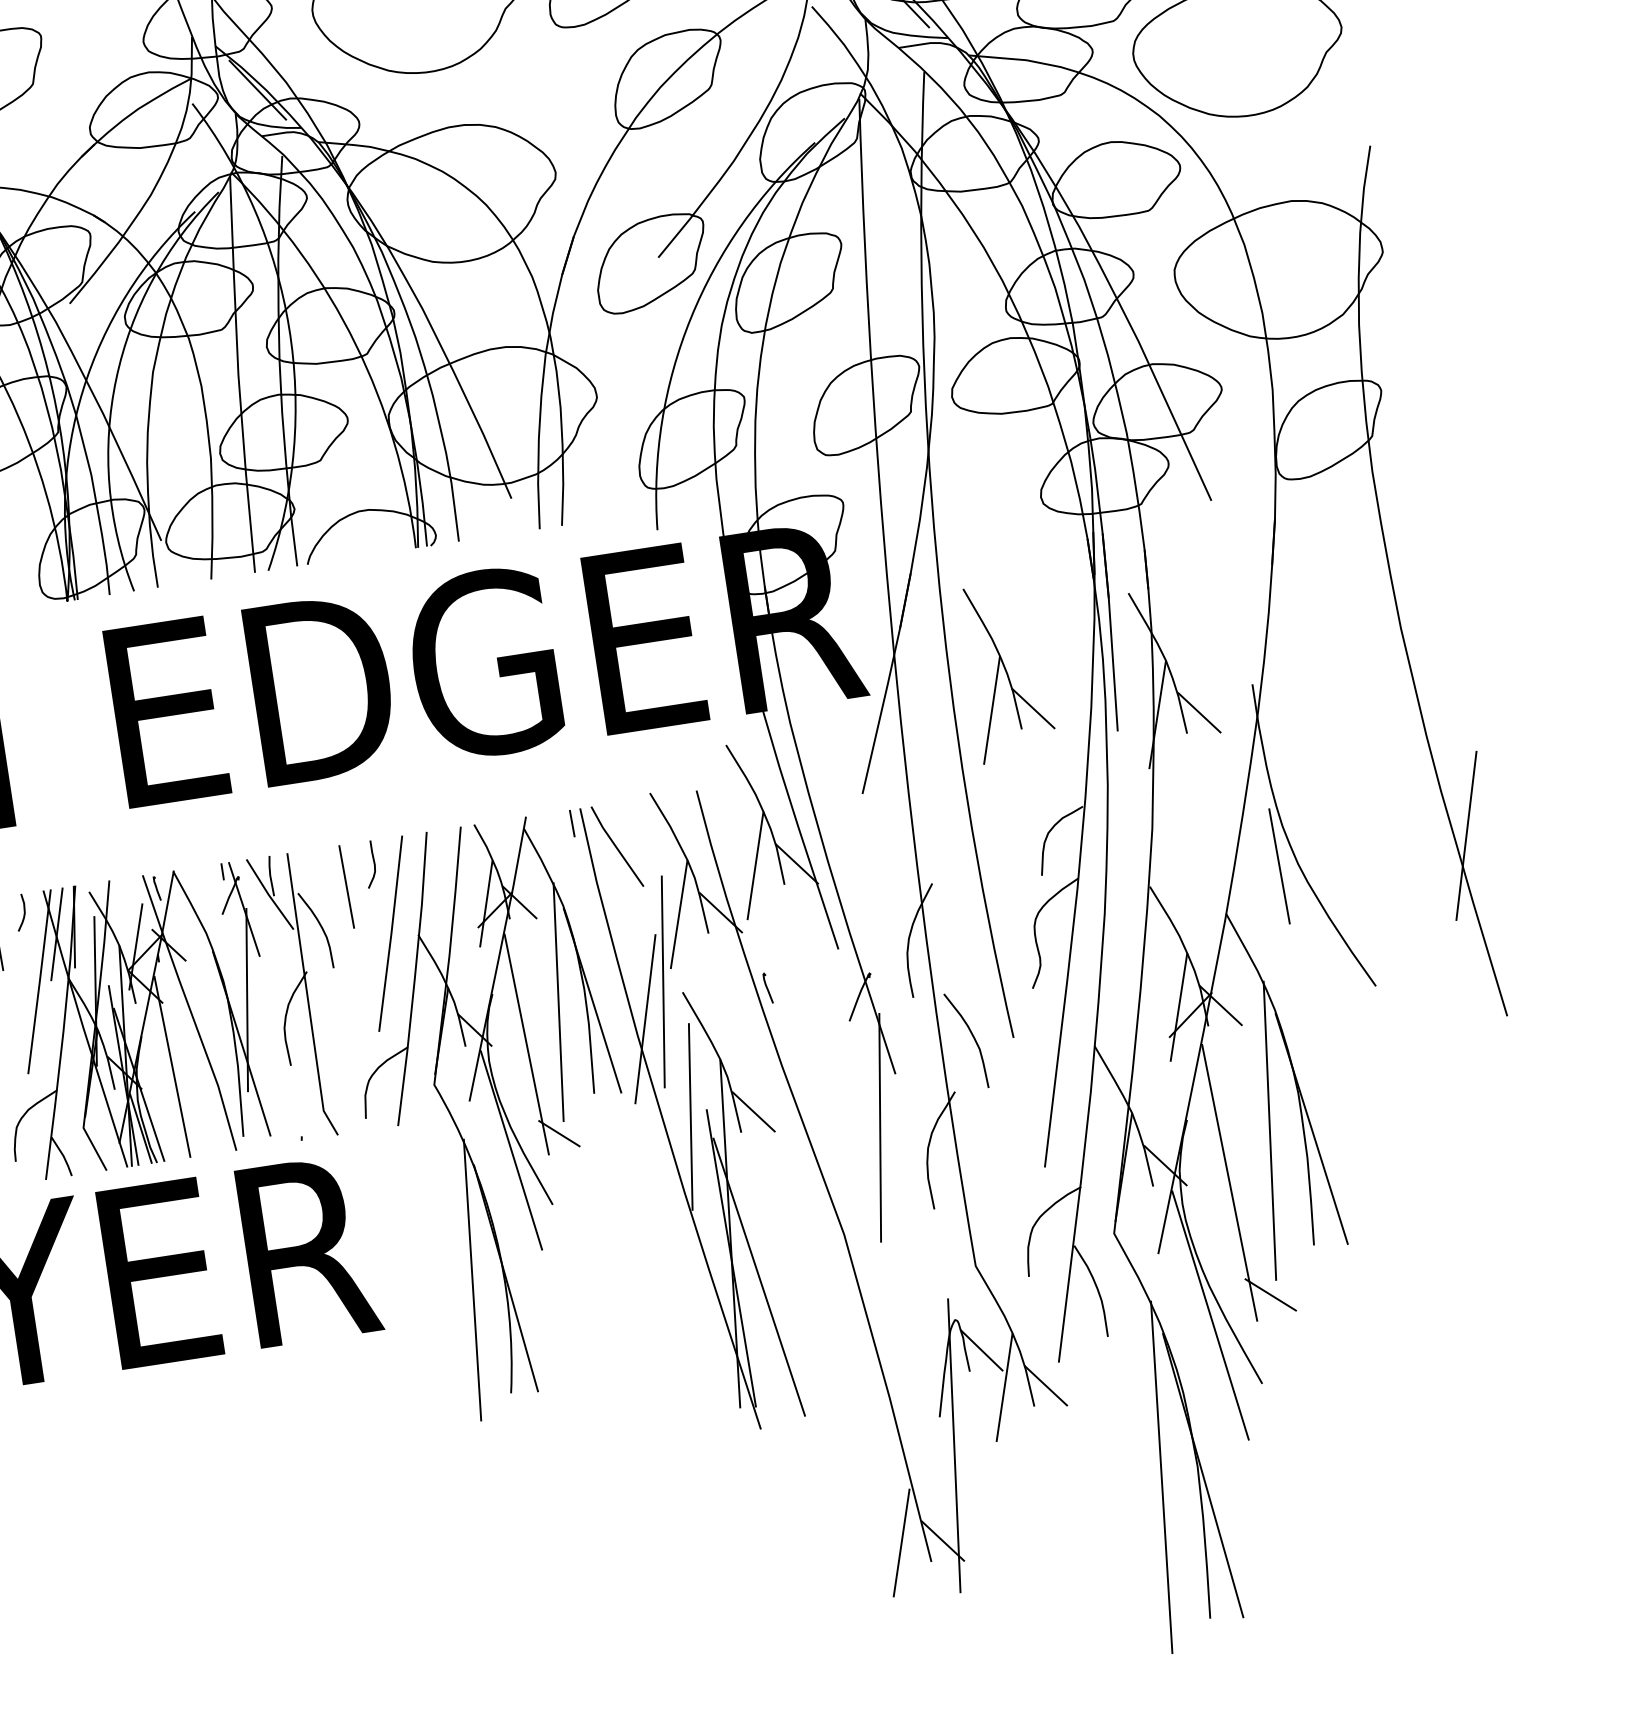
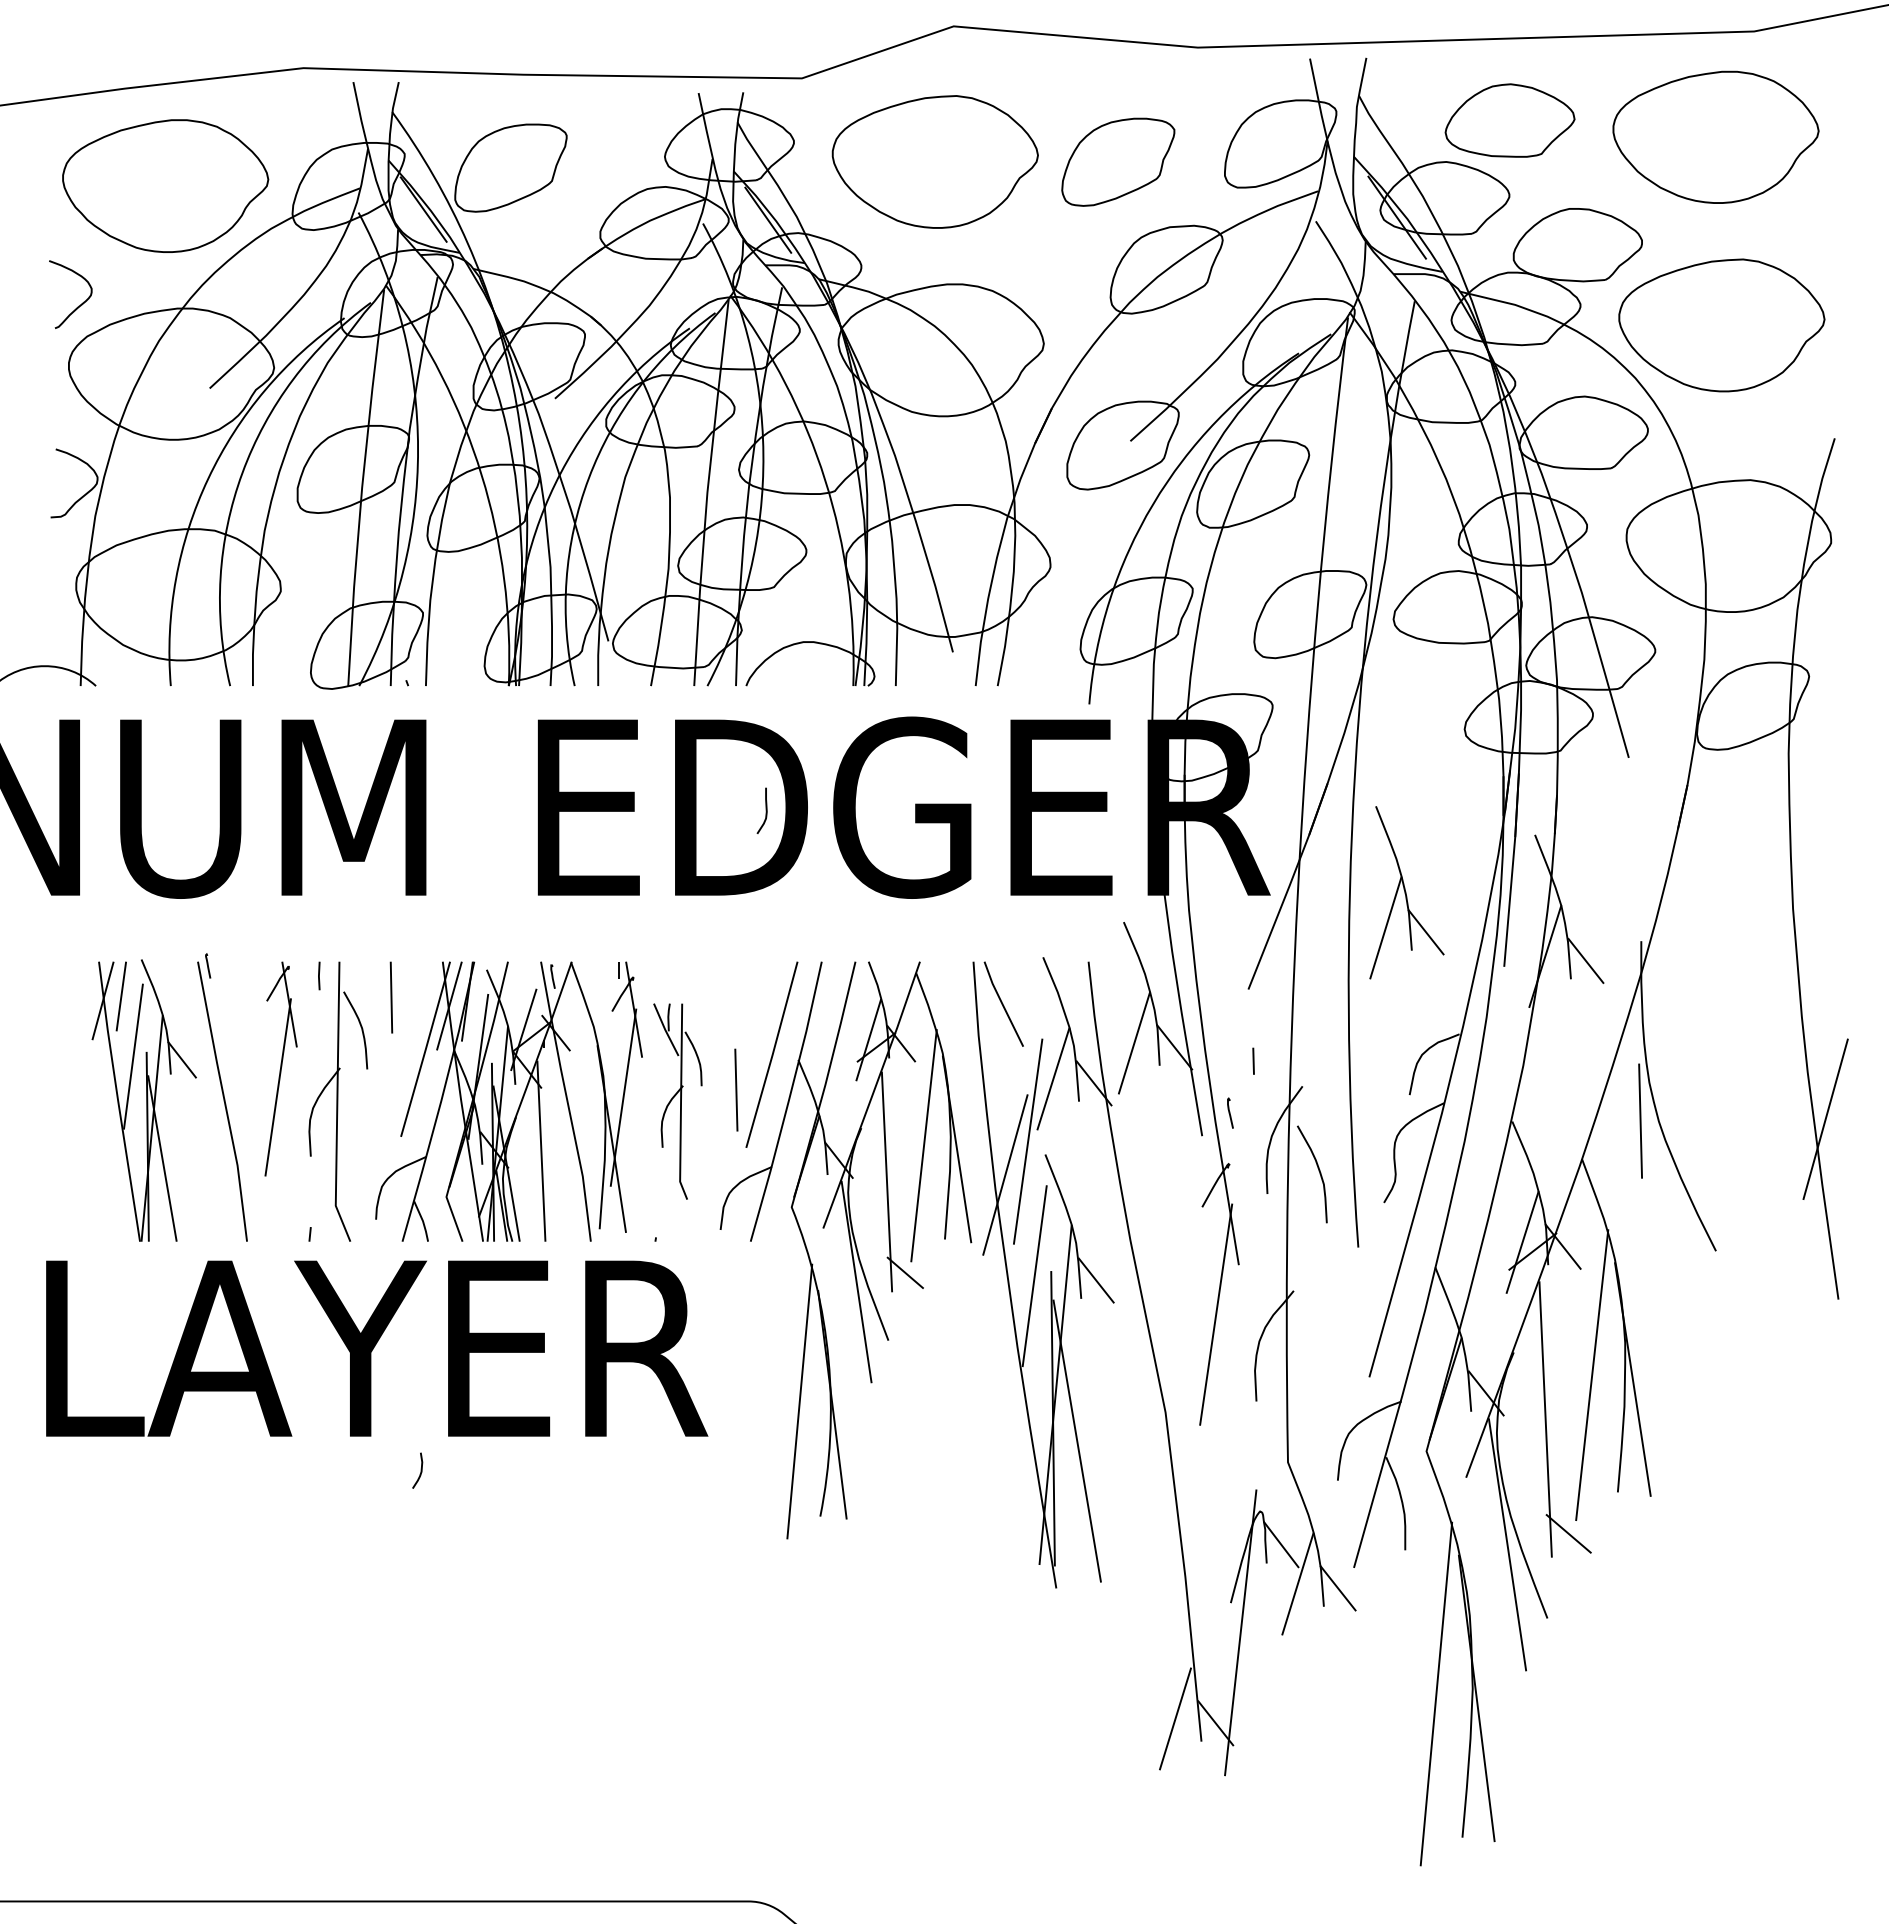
line: (572, 822) -> (1253, 1060), moved
curve: (373, 863) -> (765, 810), moved
line: (346, 886) -> (736, 1089), moved
curve: (23, 911) -> (420, 1470), moved
curve: (768, 987) -> (1230, 1112), moved
part: (302, 995) -> (677, 1101), size x0.7
part: (972, 1036) -> (1318, 1171), moved

